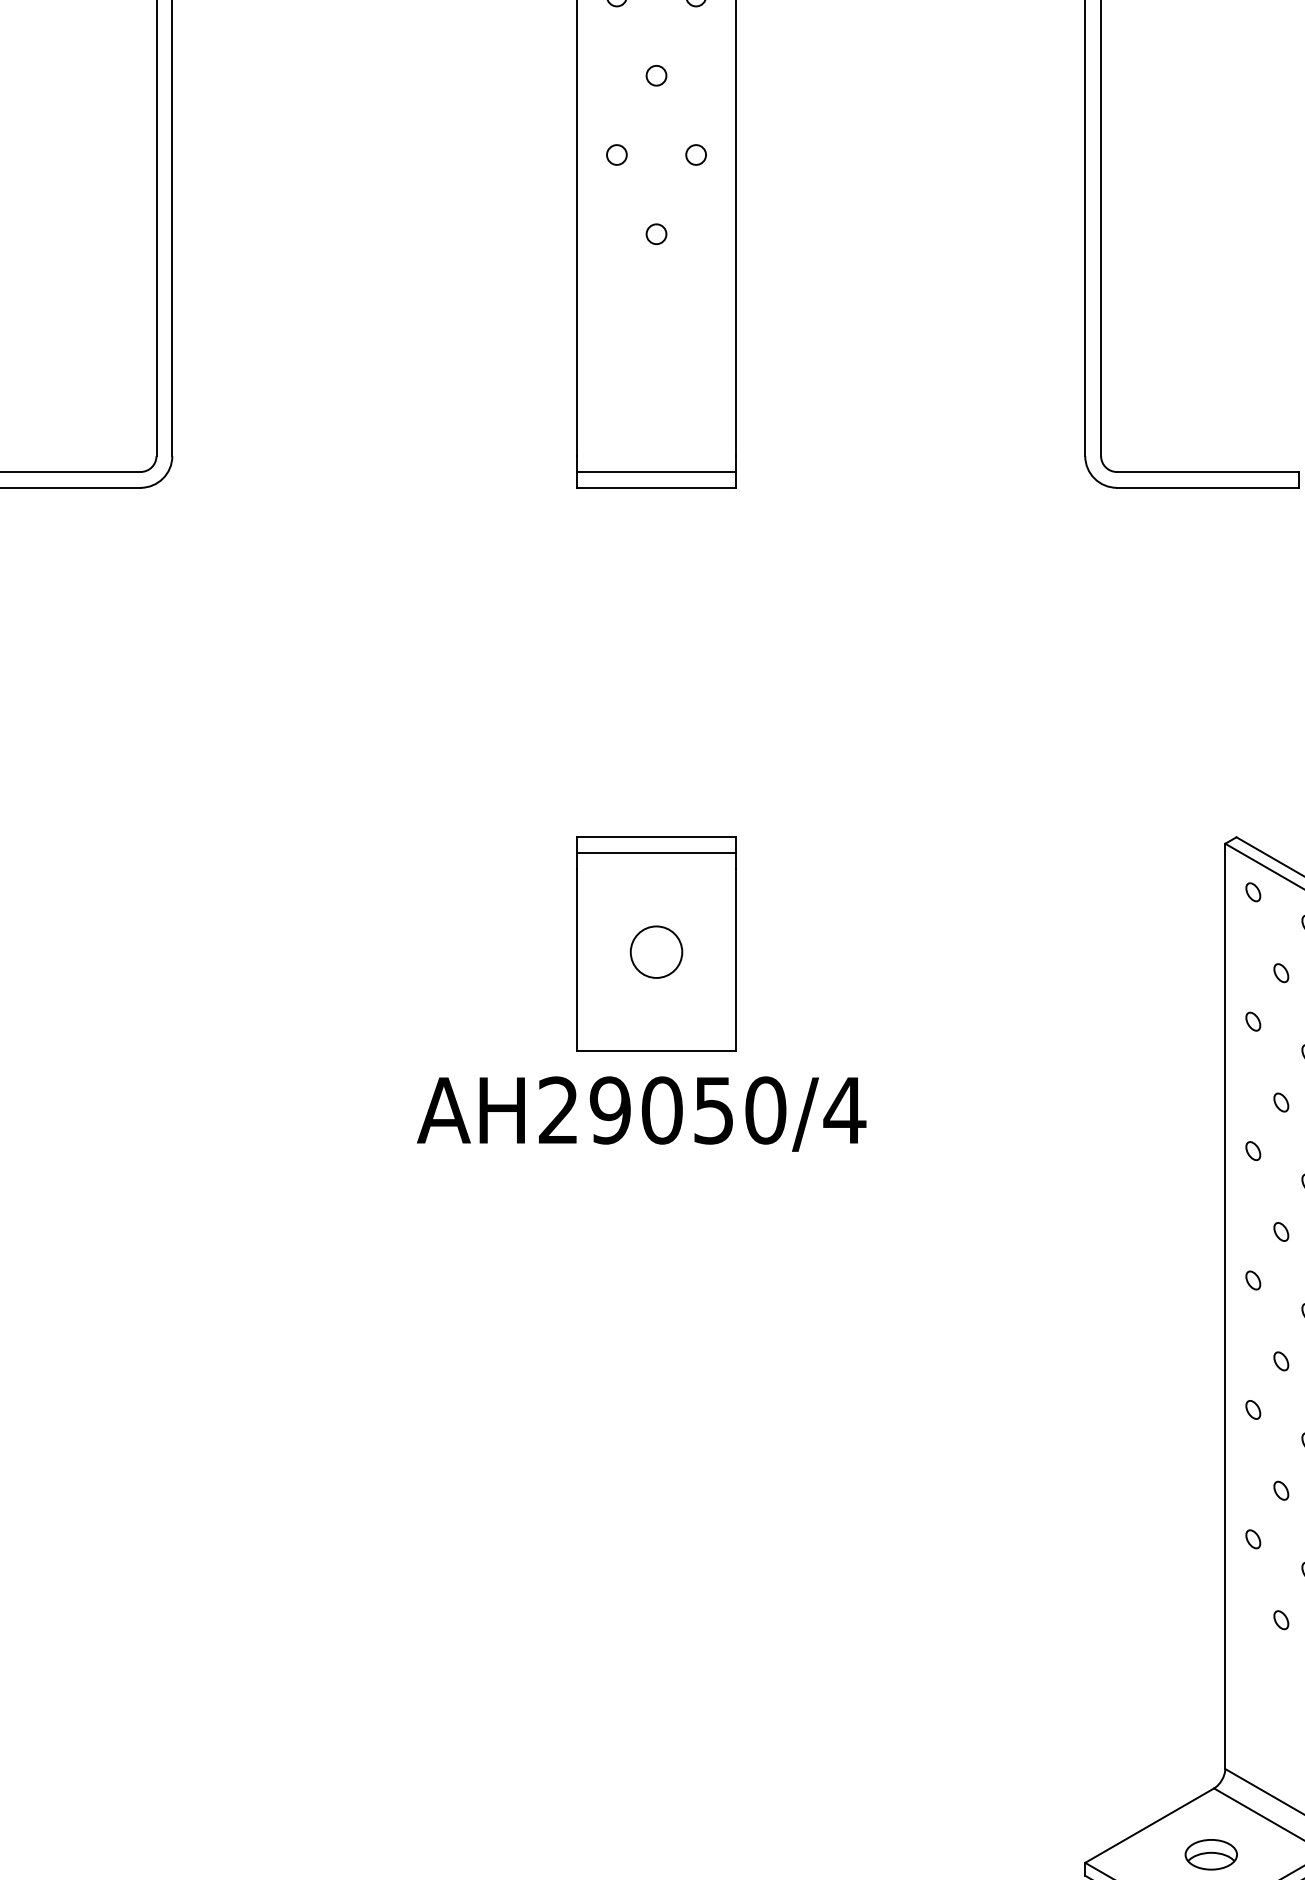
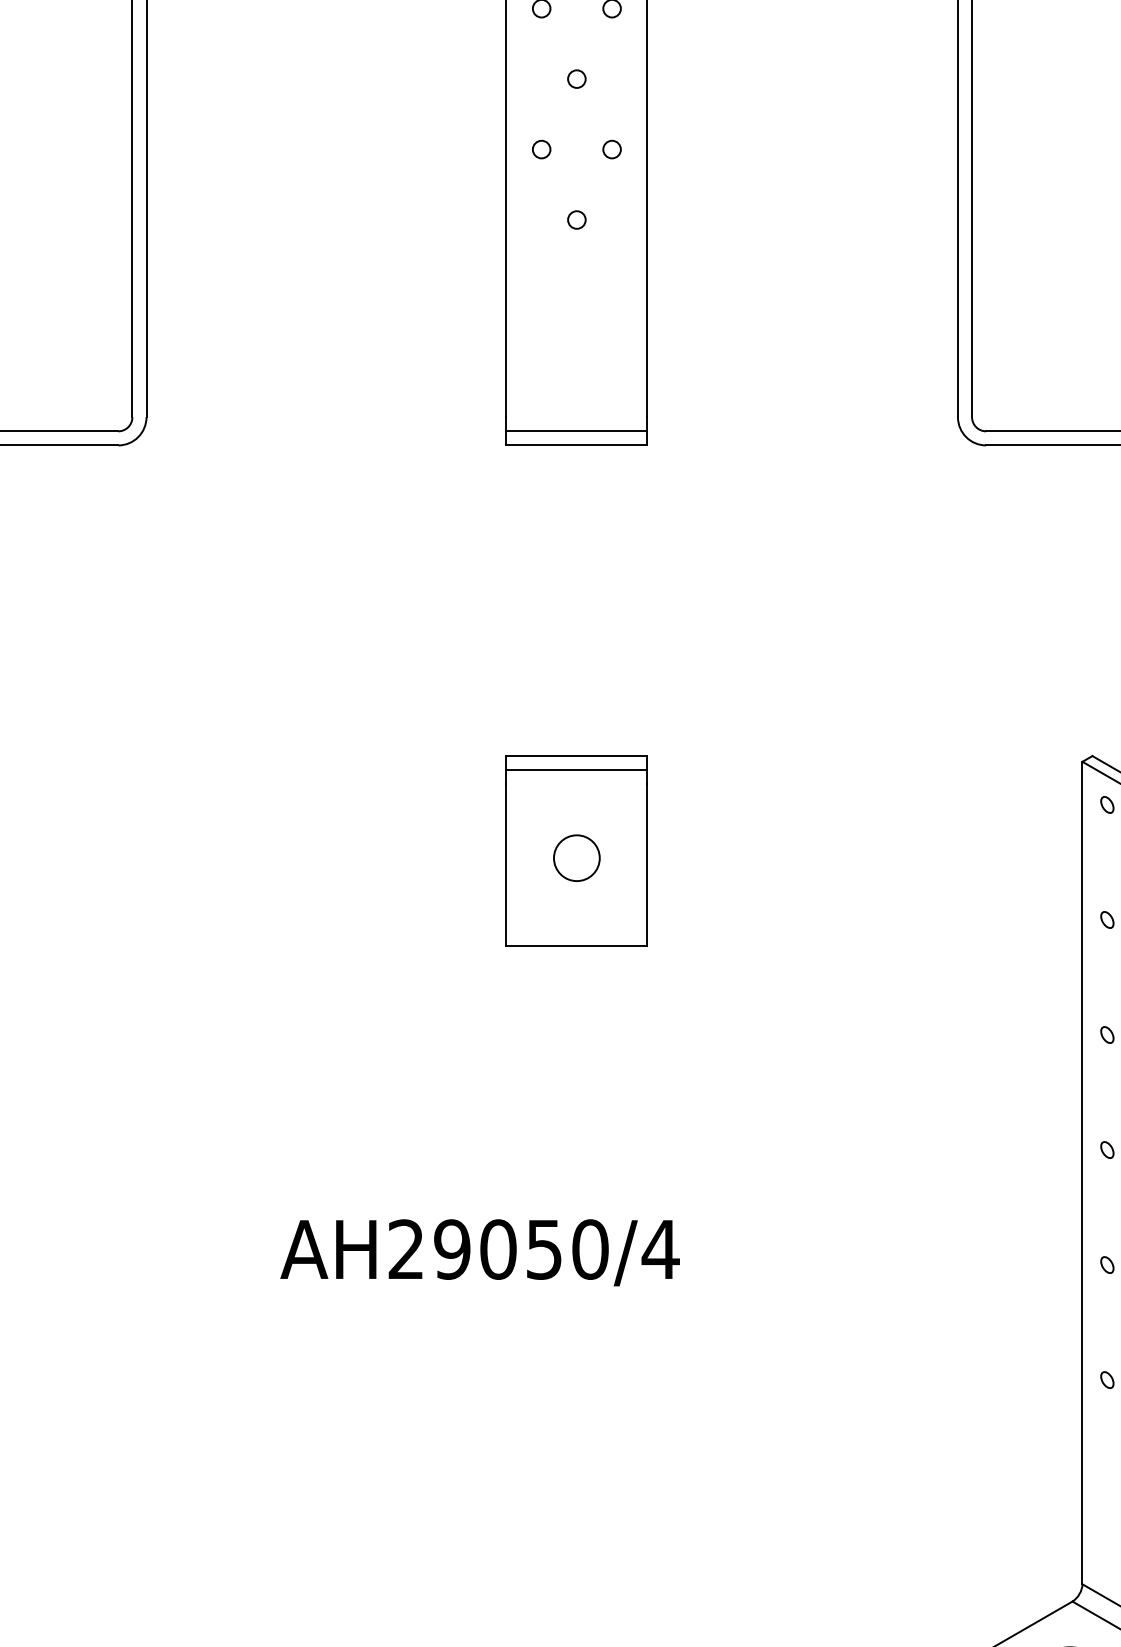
text: (641, 1113) -> (479, 1252), moved

